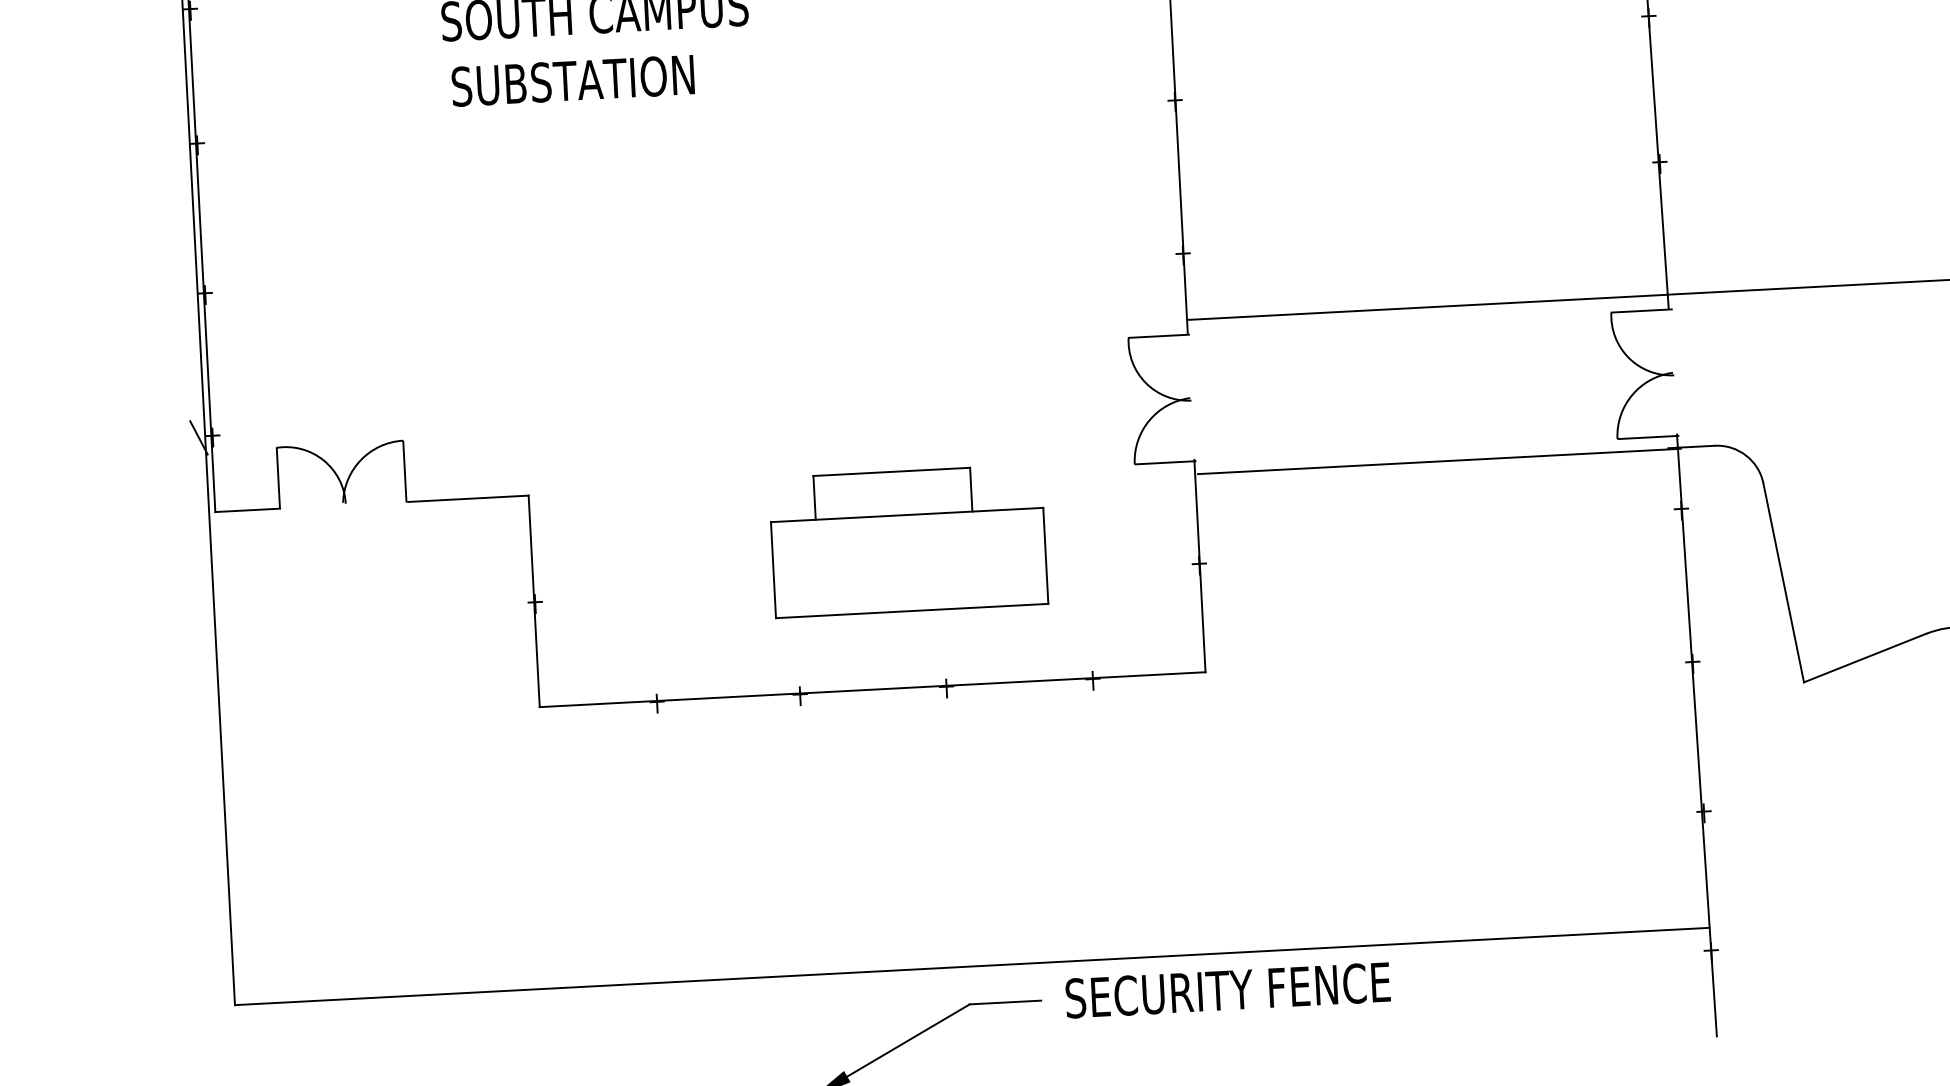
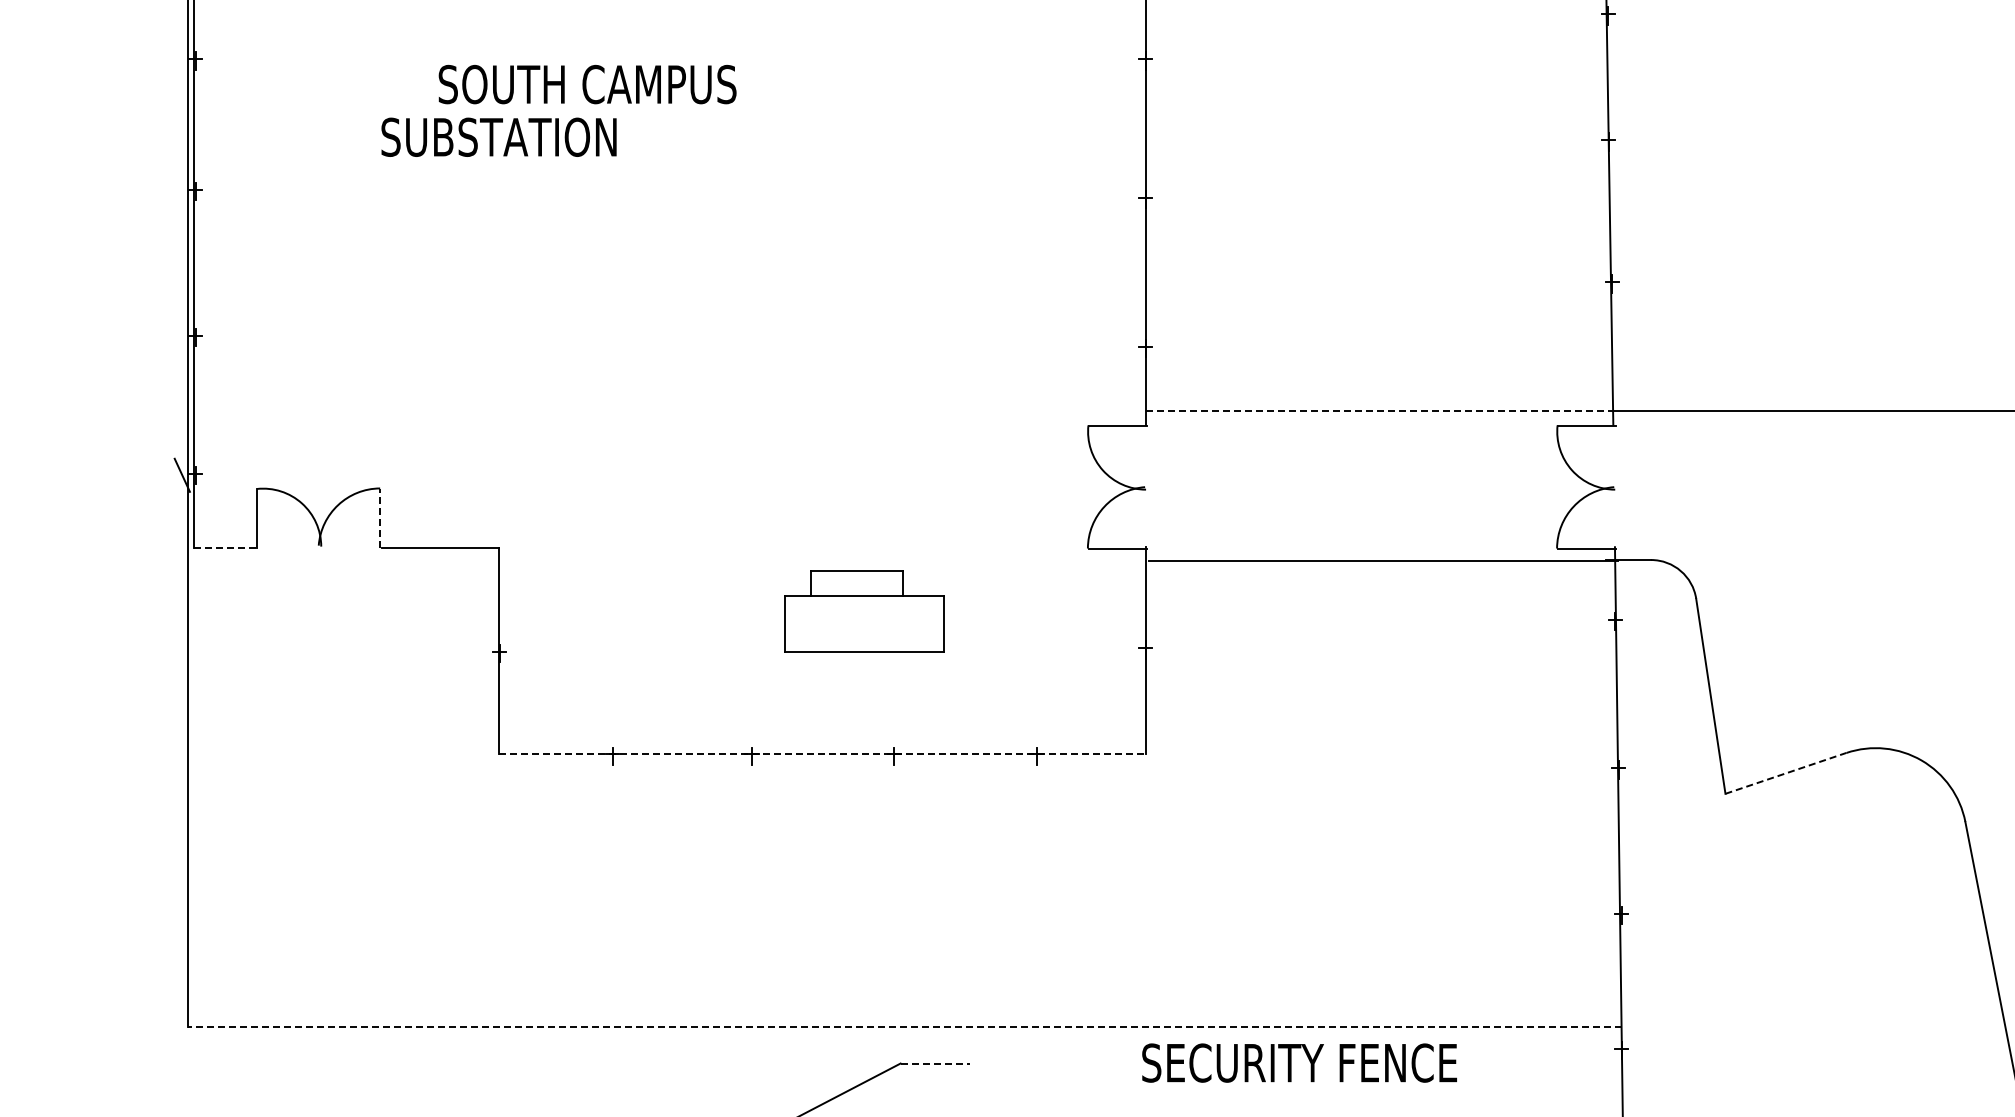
text: (572, 80) -> (498, 136), moved
line: (1427, 307) -> (1379, 411), solid -> dashed
line: (405, 470) -> (380, 517), solid -> dashed
line: (248, 510) -> (226, 548), solid -> dashed
part: (908, 541) -> (864, 611), size x0.6
line: (1864, 658) -> (1785, 773), solid -> dashed
line: (872, 689) -> (822, 753), solid -> dashed
line: (971, 966) -> (904, 1026), solid -> dashed
text: (1227, 989) -> (1299, 1062), moved
line: (1005, 1002) -> (935, 1063), solid -> dashed

